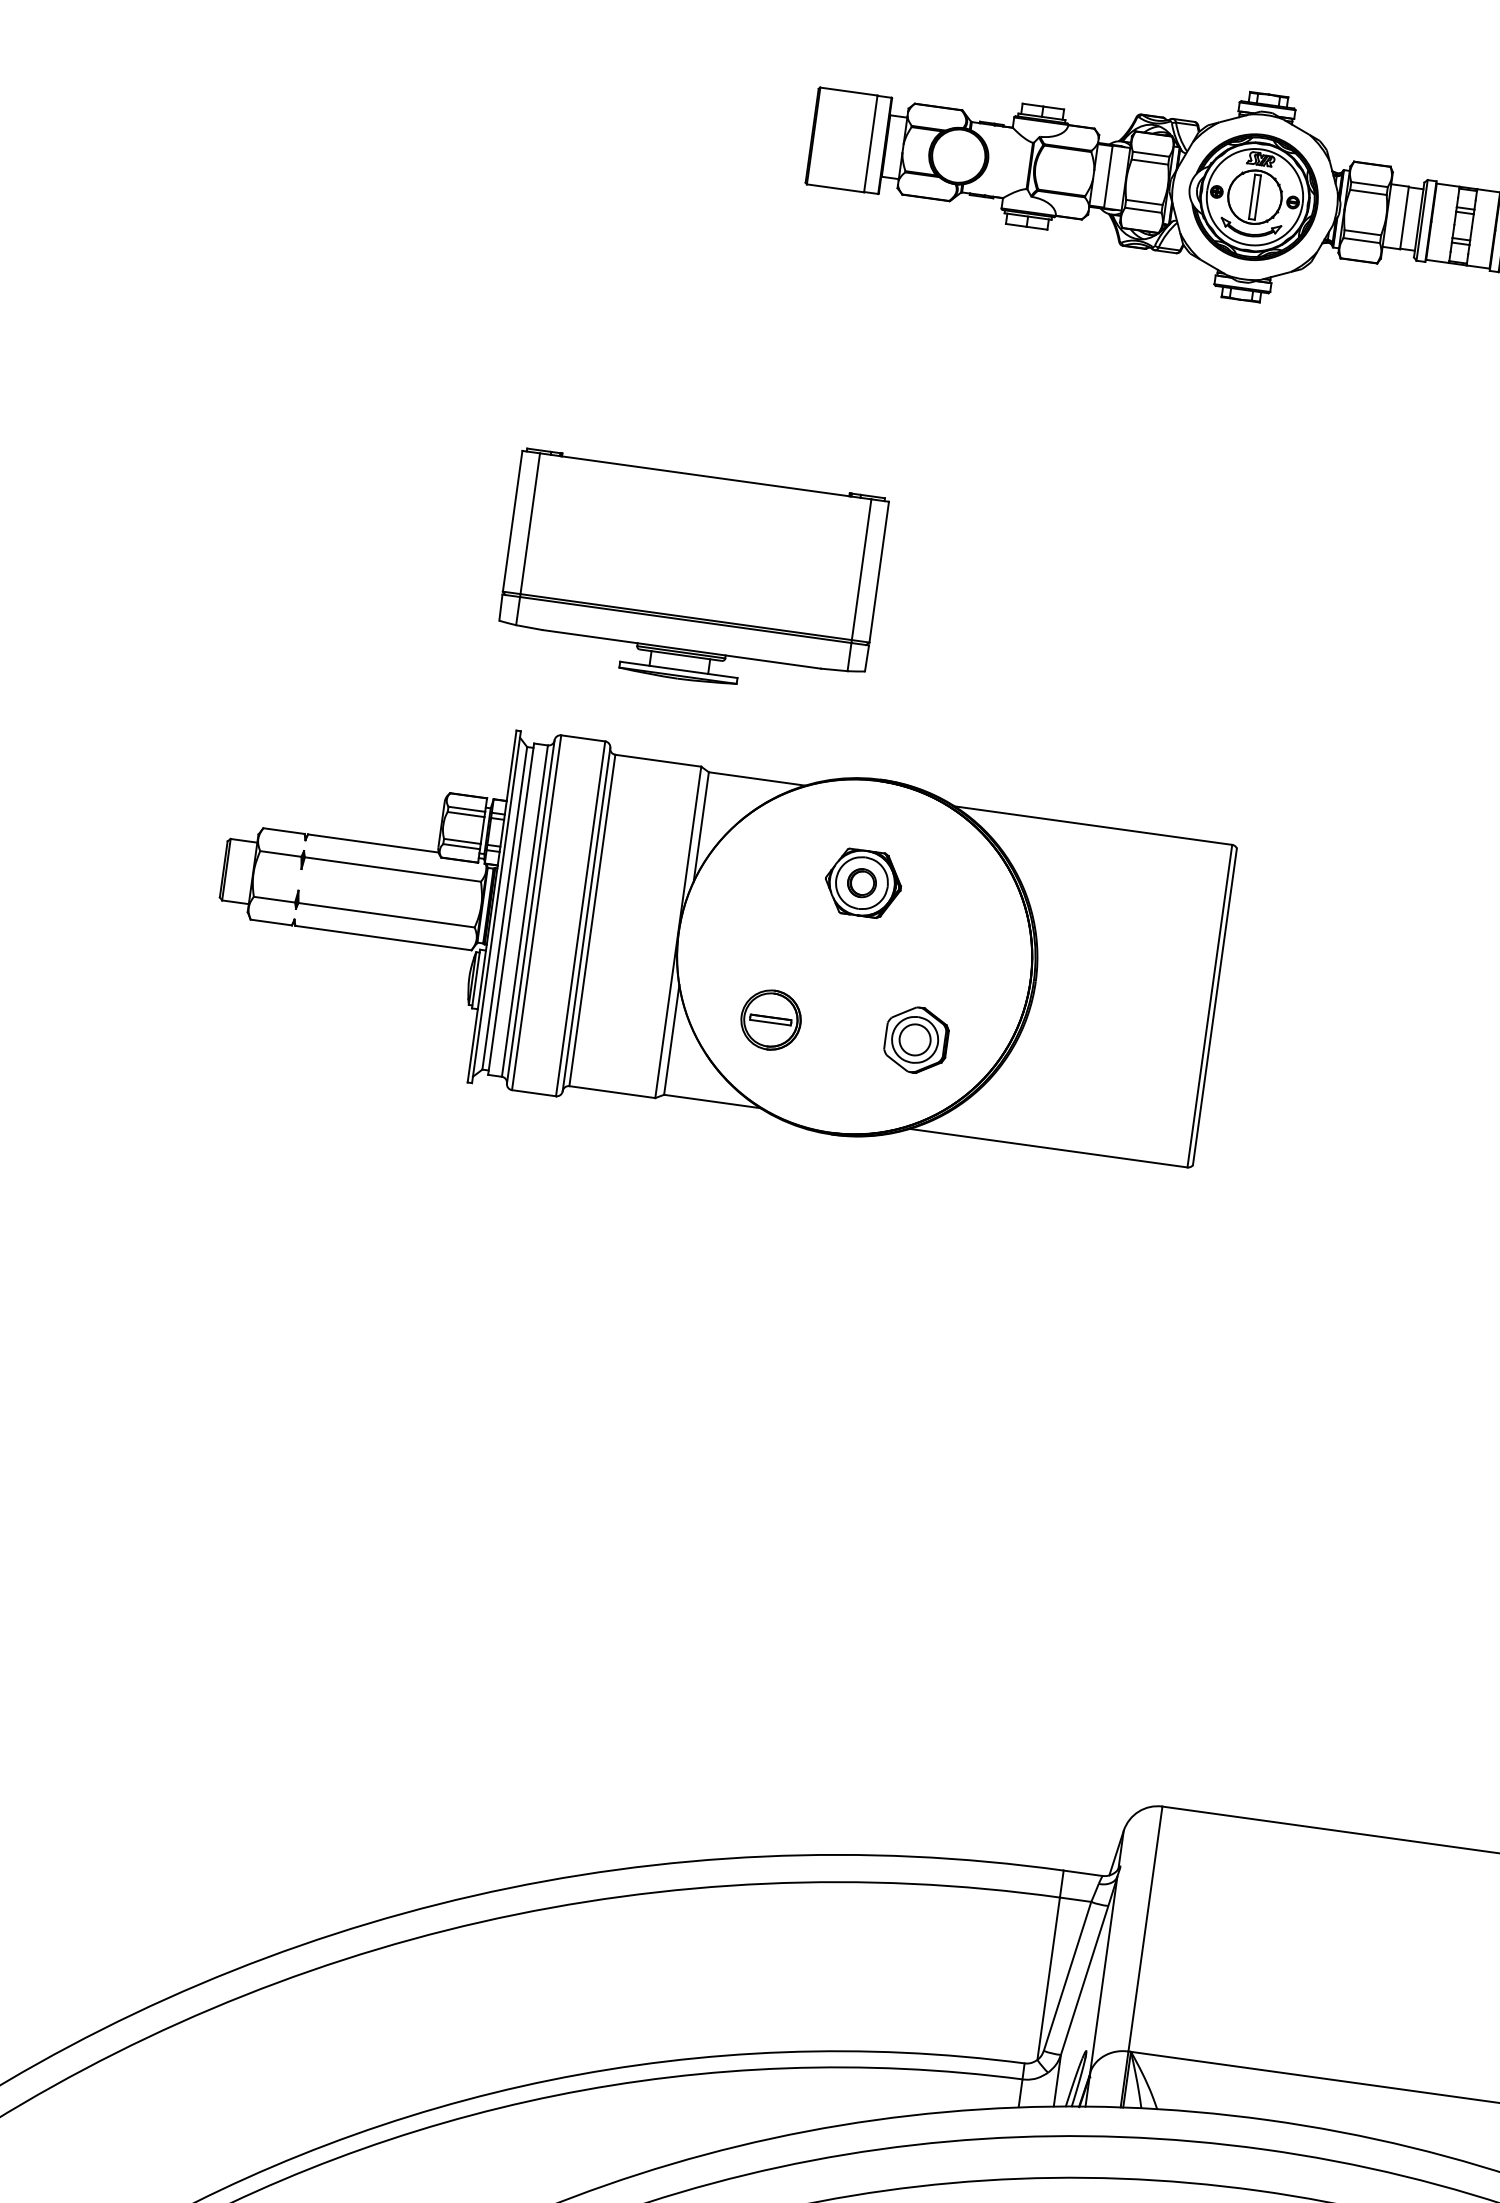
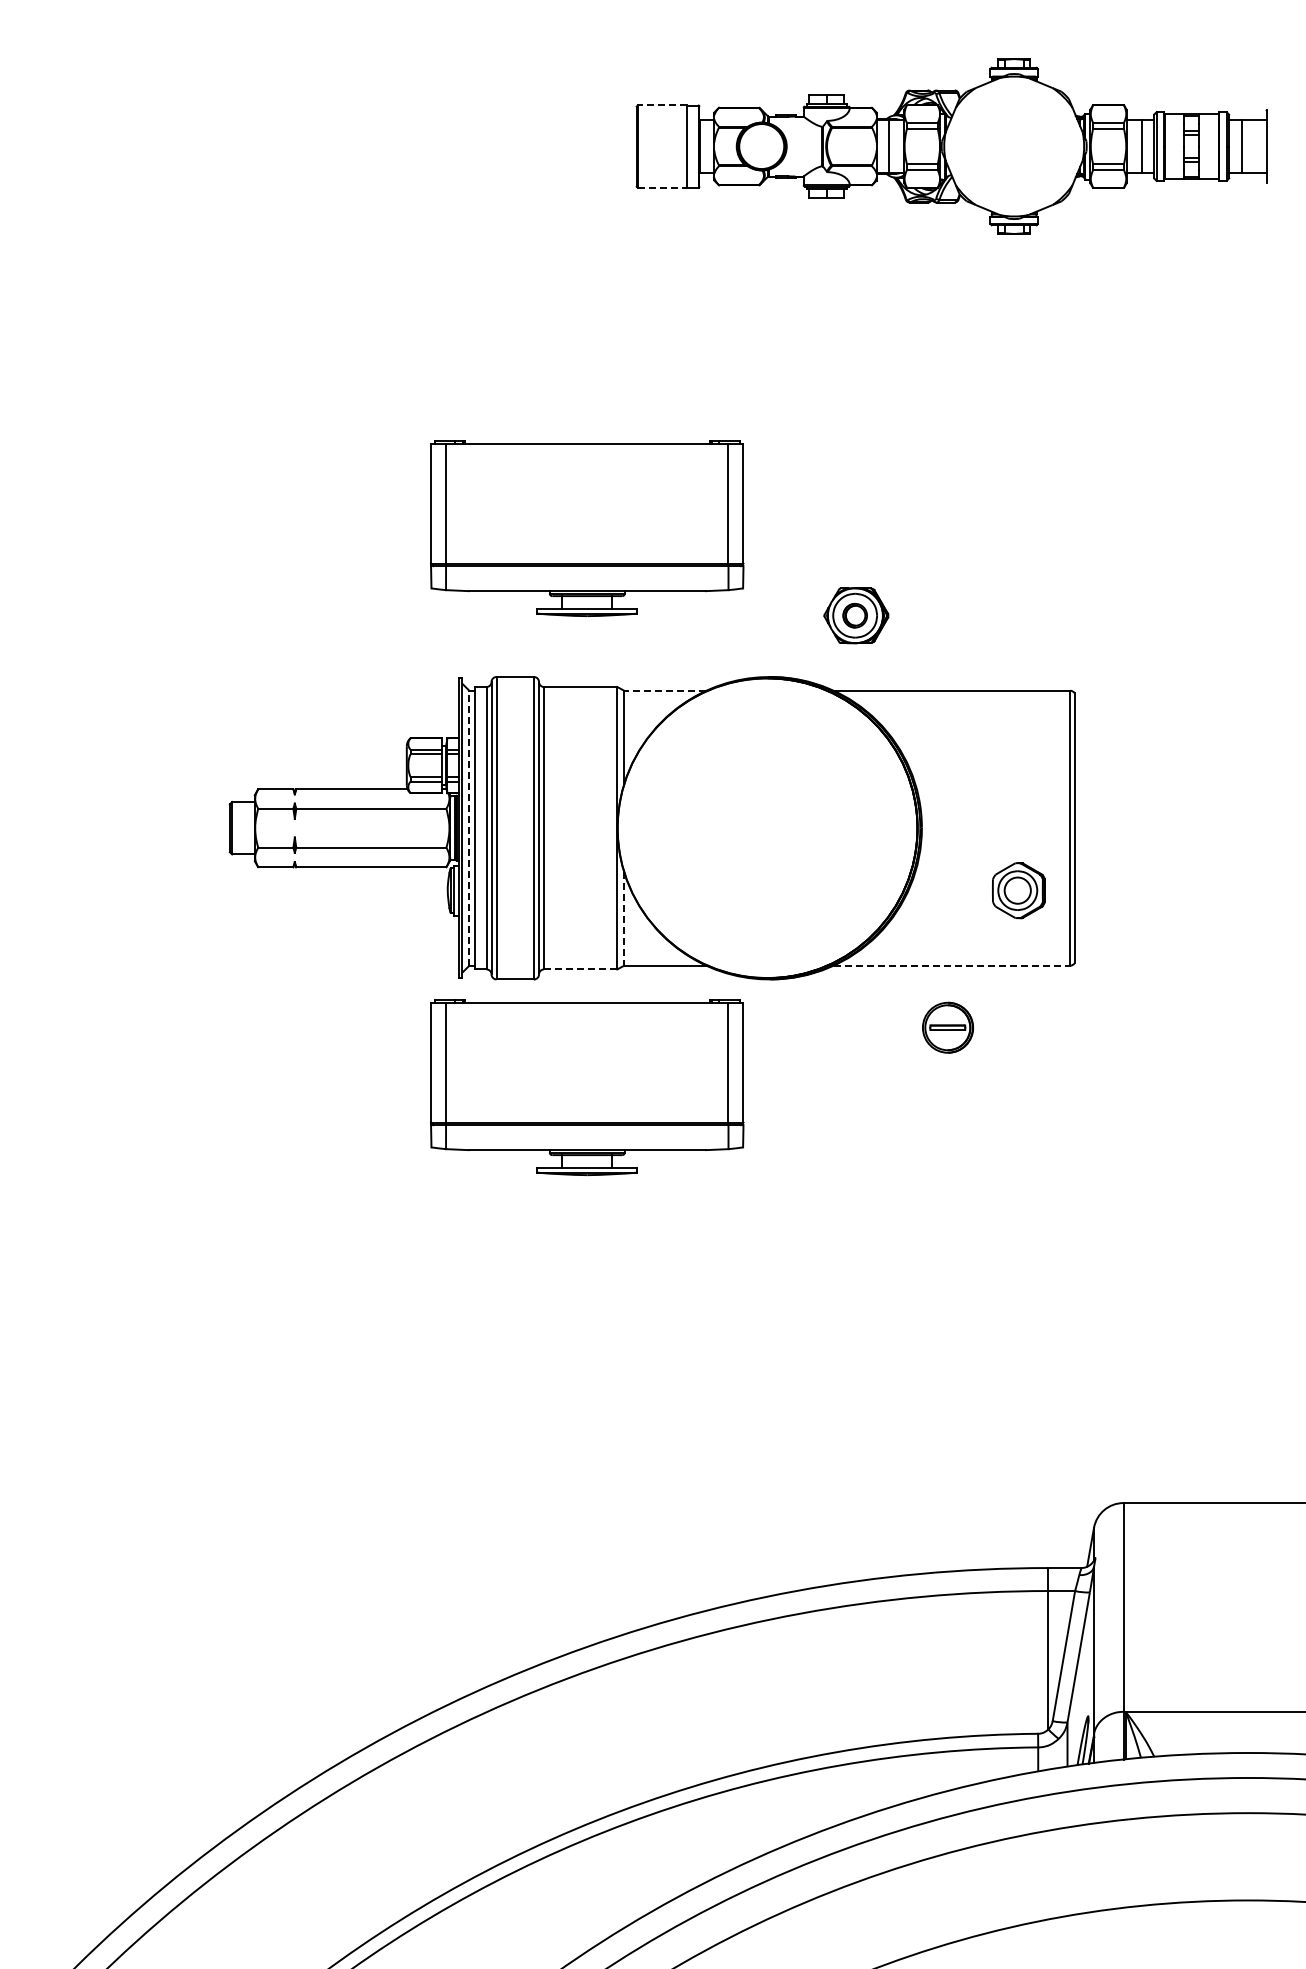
line: (847, 91) -> (661, 105), solid -> dashed
line: (835, 188) -> (662, 187), solid -> dashed
part: (1252, 196) -> (1012, 146), removed
line: (756, 778) -> (664, 690), solid -> dashed
part: (863, 883) -> (856, 615), moved
line: (505, 907) -> (469, 827), solid -> dashed
part: (770, 1019) -> (947, 1027), moved
line: (672, 1039) -> (624, 918), solid -> dashed
part: (915, 1039) -> (1018, 890), moved
line: (612, 1092) -> (580, 969), solid -> dashed
line: (1049, 1148) -> (952, 965), solid -> dashed
part: (601, 1231) -> (587, 1087), added

